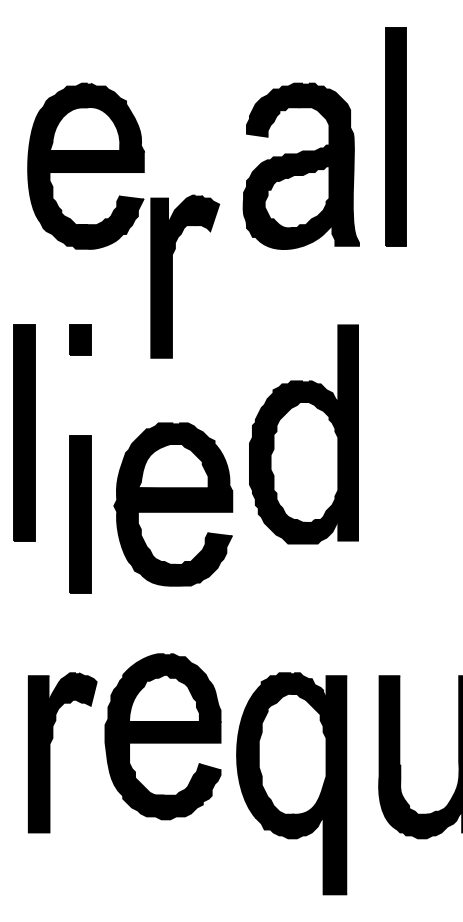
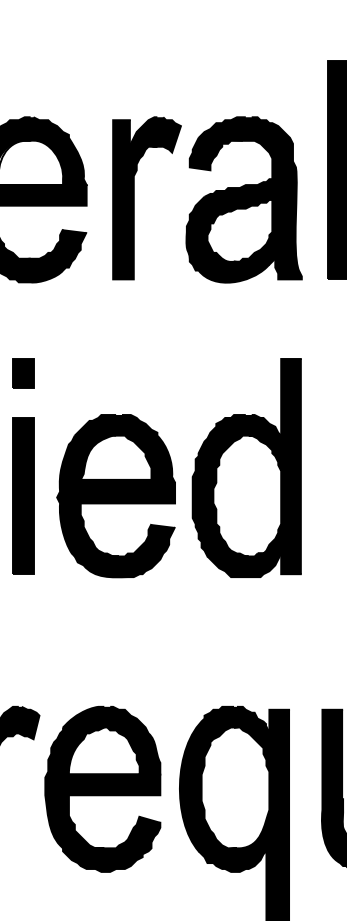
part: (172, 276) -> (134, 198), moved
part: (173, 504) -> (116, 496), moved
part: (80, 514) -> (23, 496), moved
part: (162, 736) -> (102, 789), moved

